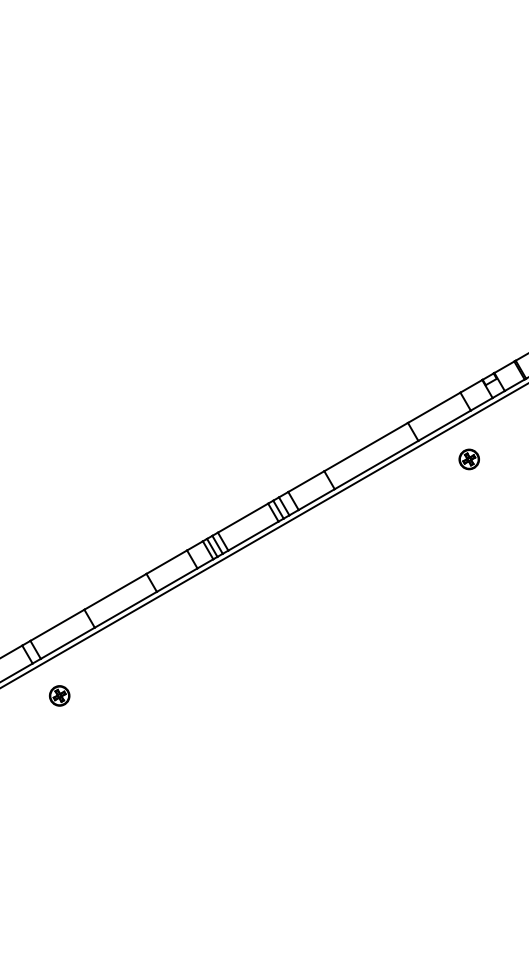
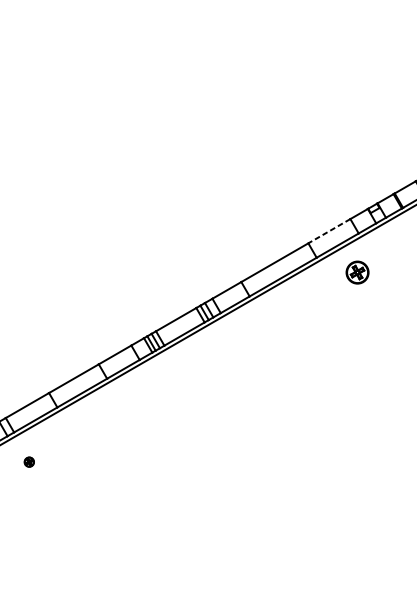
line: (433, 408) -> (328, 231), solid -> dashed
part: (468, 459) -> (356, 272), size x1.4
part: (59, 695) -> (29, 461), size x0.6

